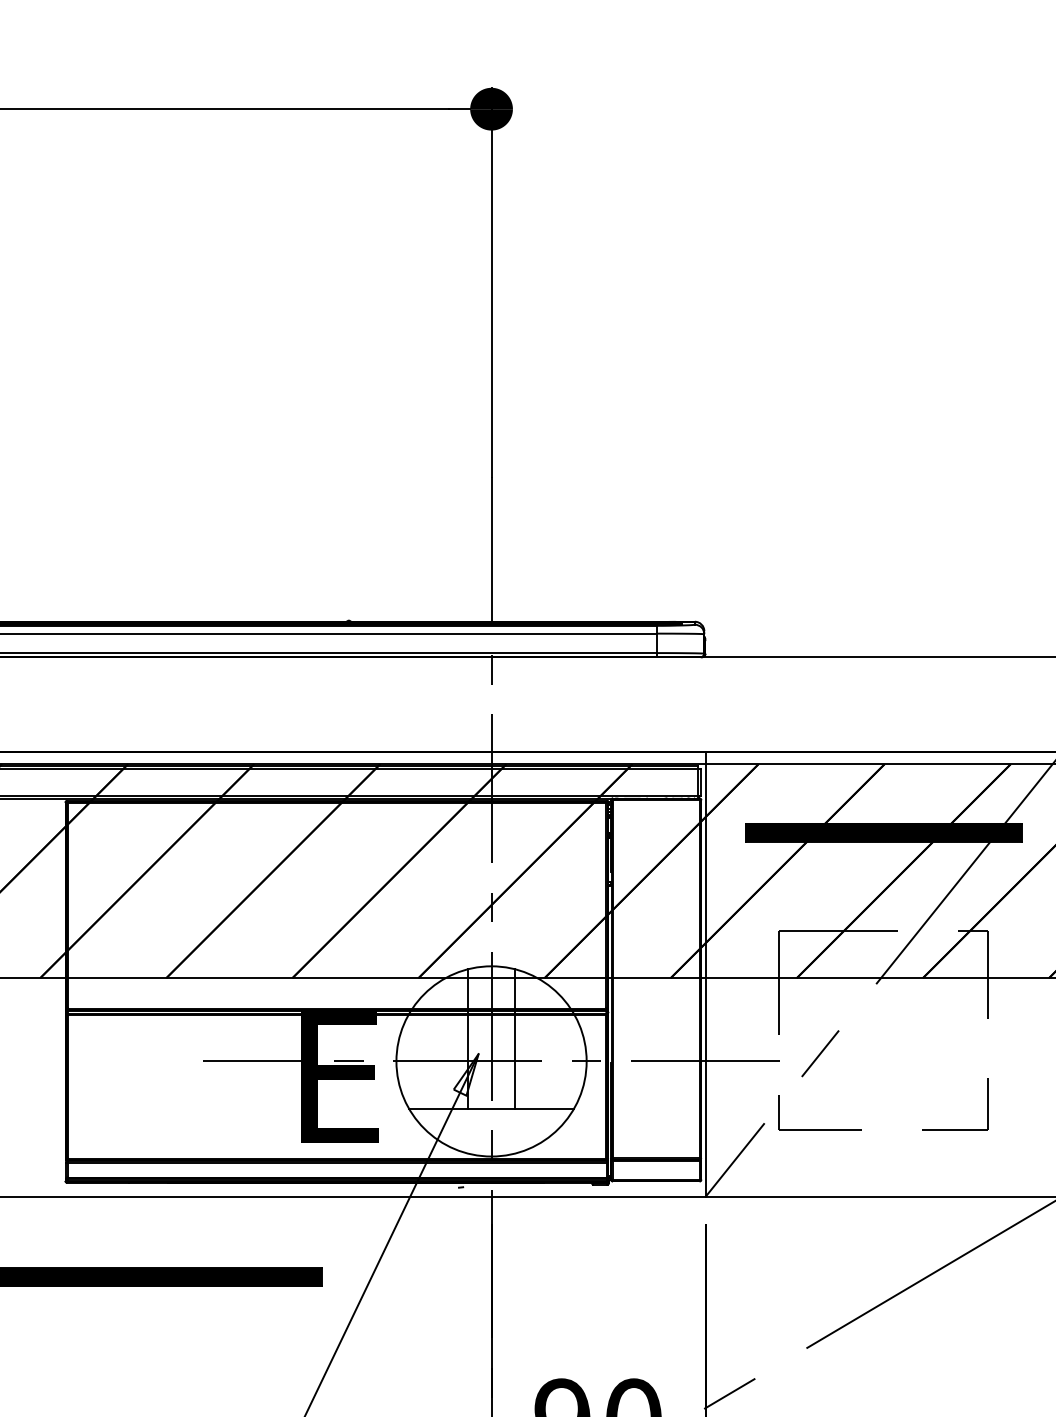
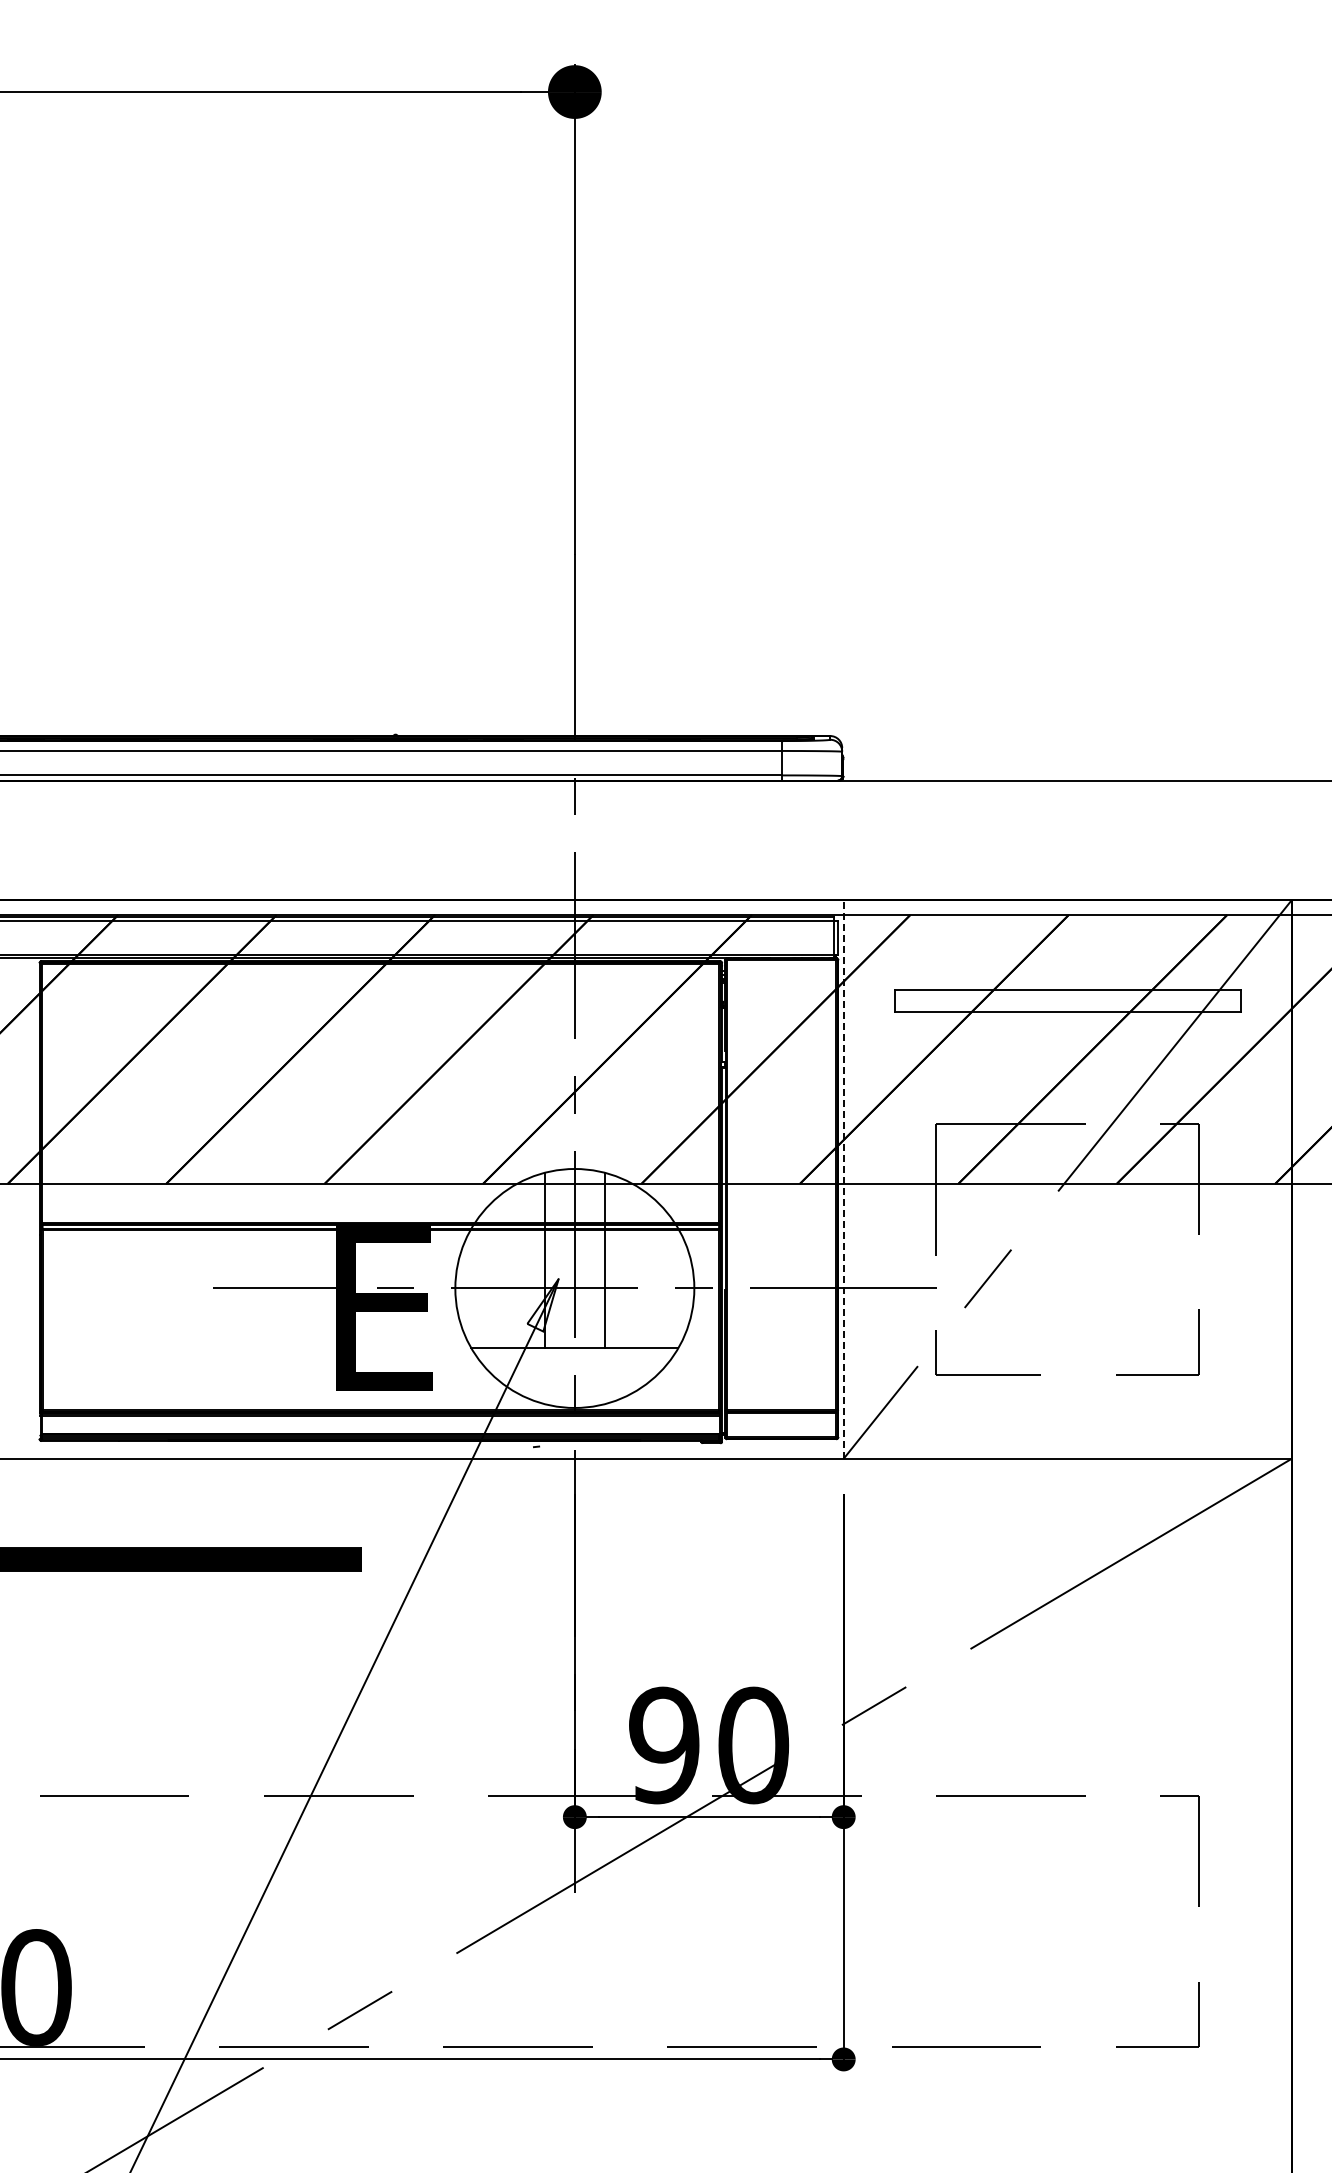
hatch: (883, 832) -> (1067, 1000), removed
line: (705, 973) -> (843, 1178), solid -> dashed

